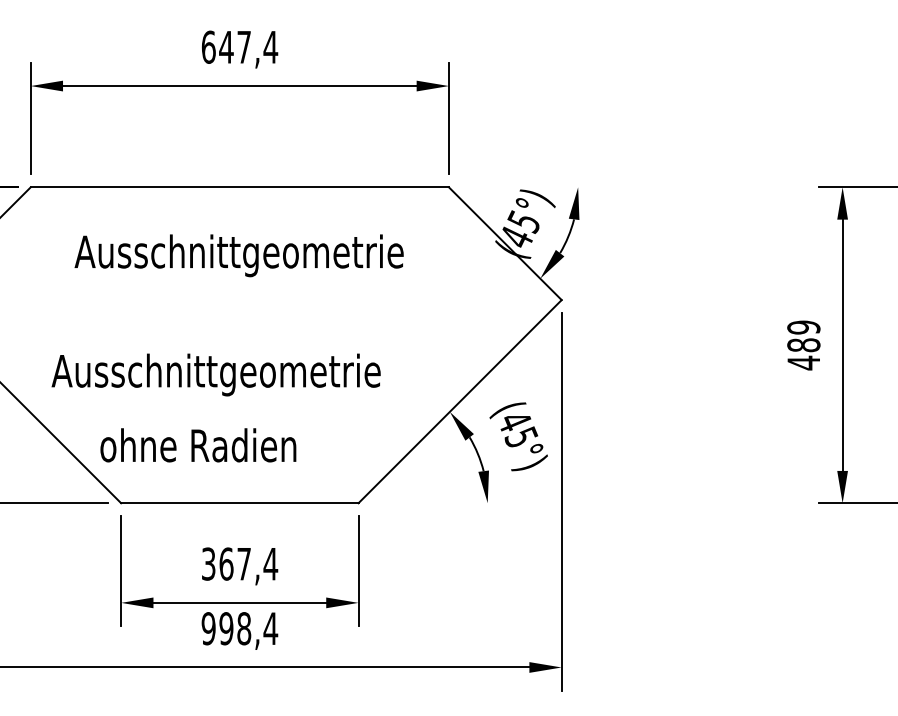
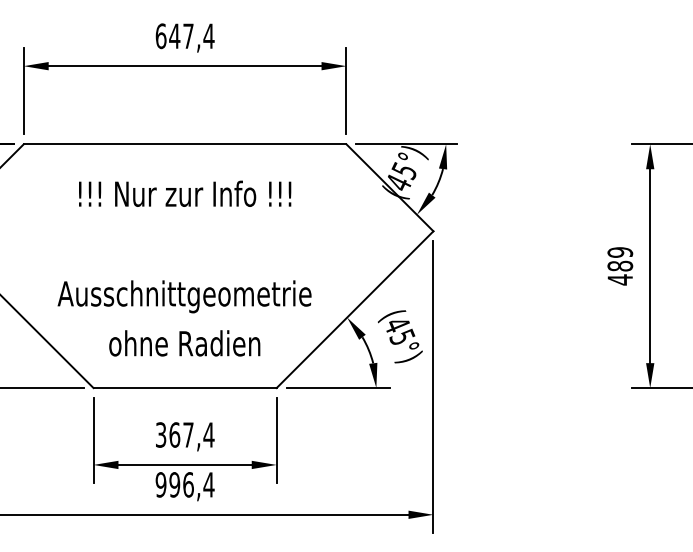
line: (526, 187) -> (406, 144), added
text: (238, 255) -> (184, 196), Ausschnittgeometrie -> !!! Nur zur Info !!!
text: (215, 374) -> (184, 296), moved
text: (198, 445) -> (184, 343), moved
line: (438, 503) -> (338, 388), added
text: (244, 628) -> (188, 484), 998,4 -> 996,4

